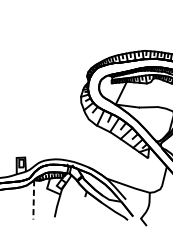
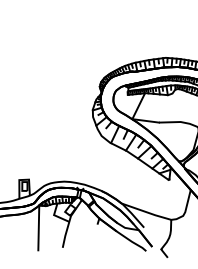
line: (33, 200) -> (38, 228), dashed -> solid

